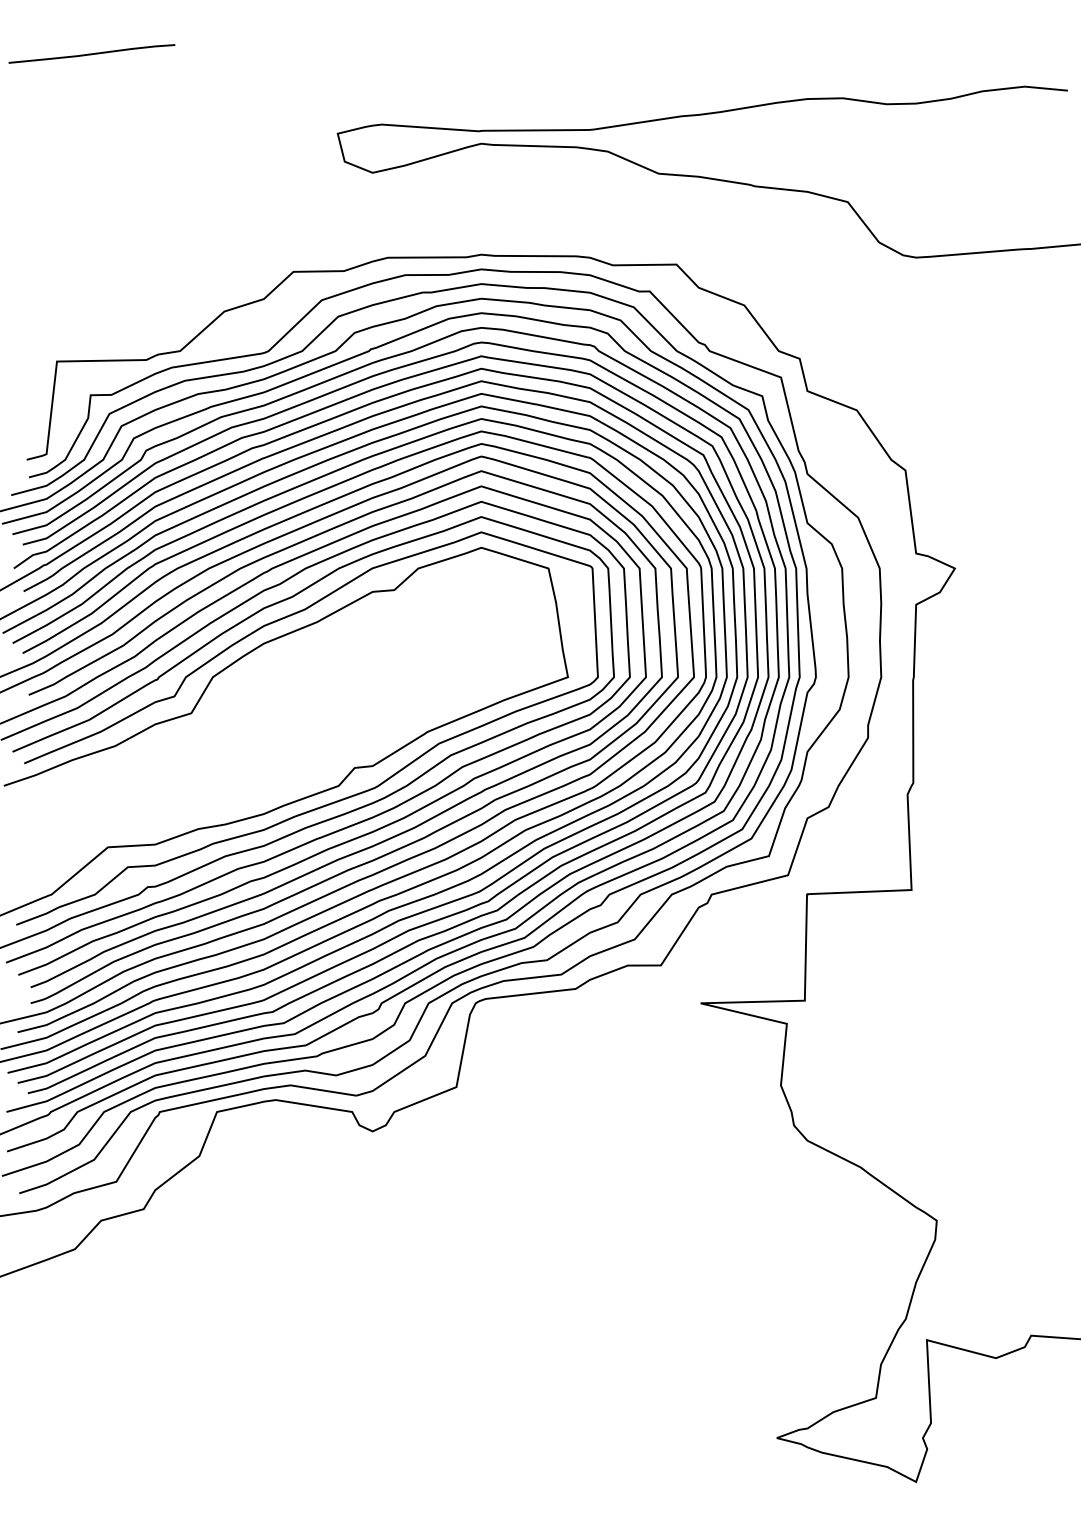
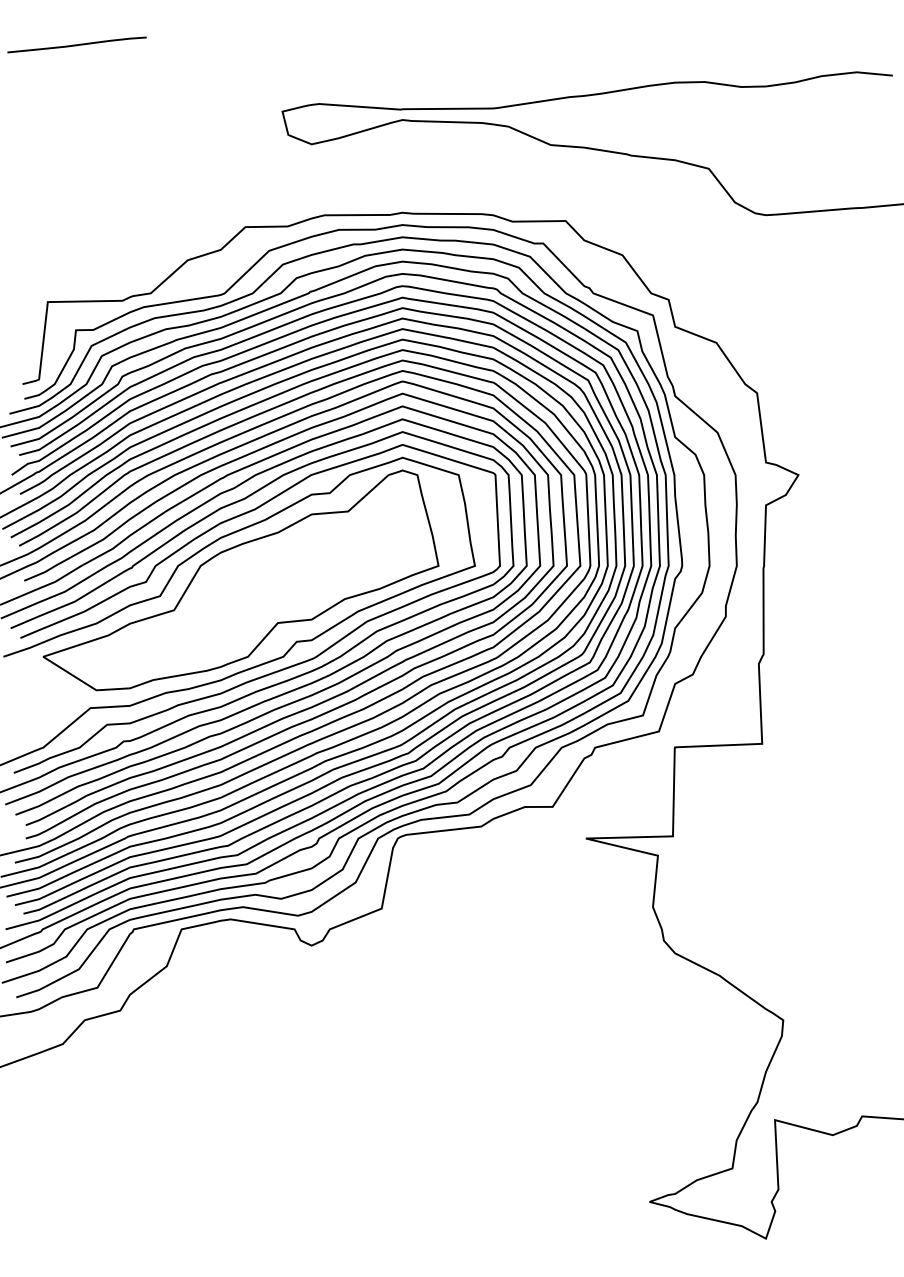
part: (287, 694) -> (240, 580), added

